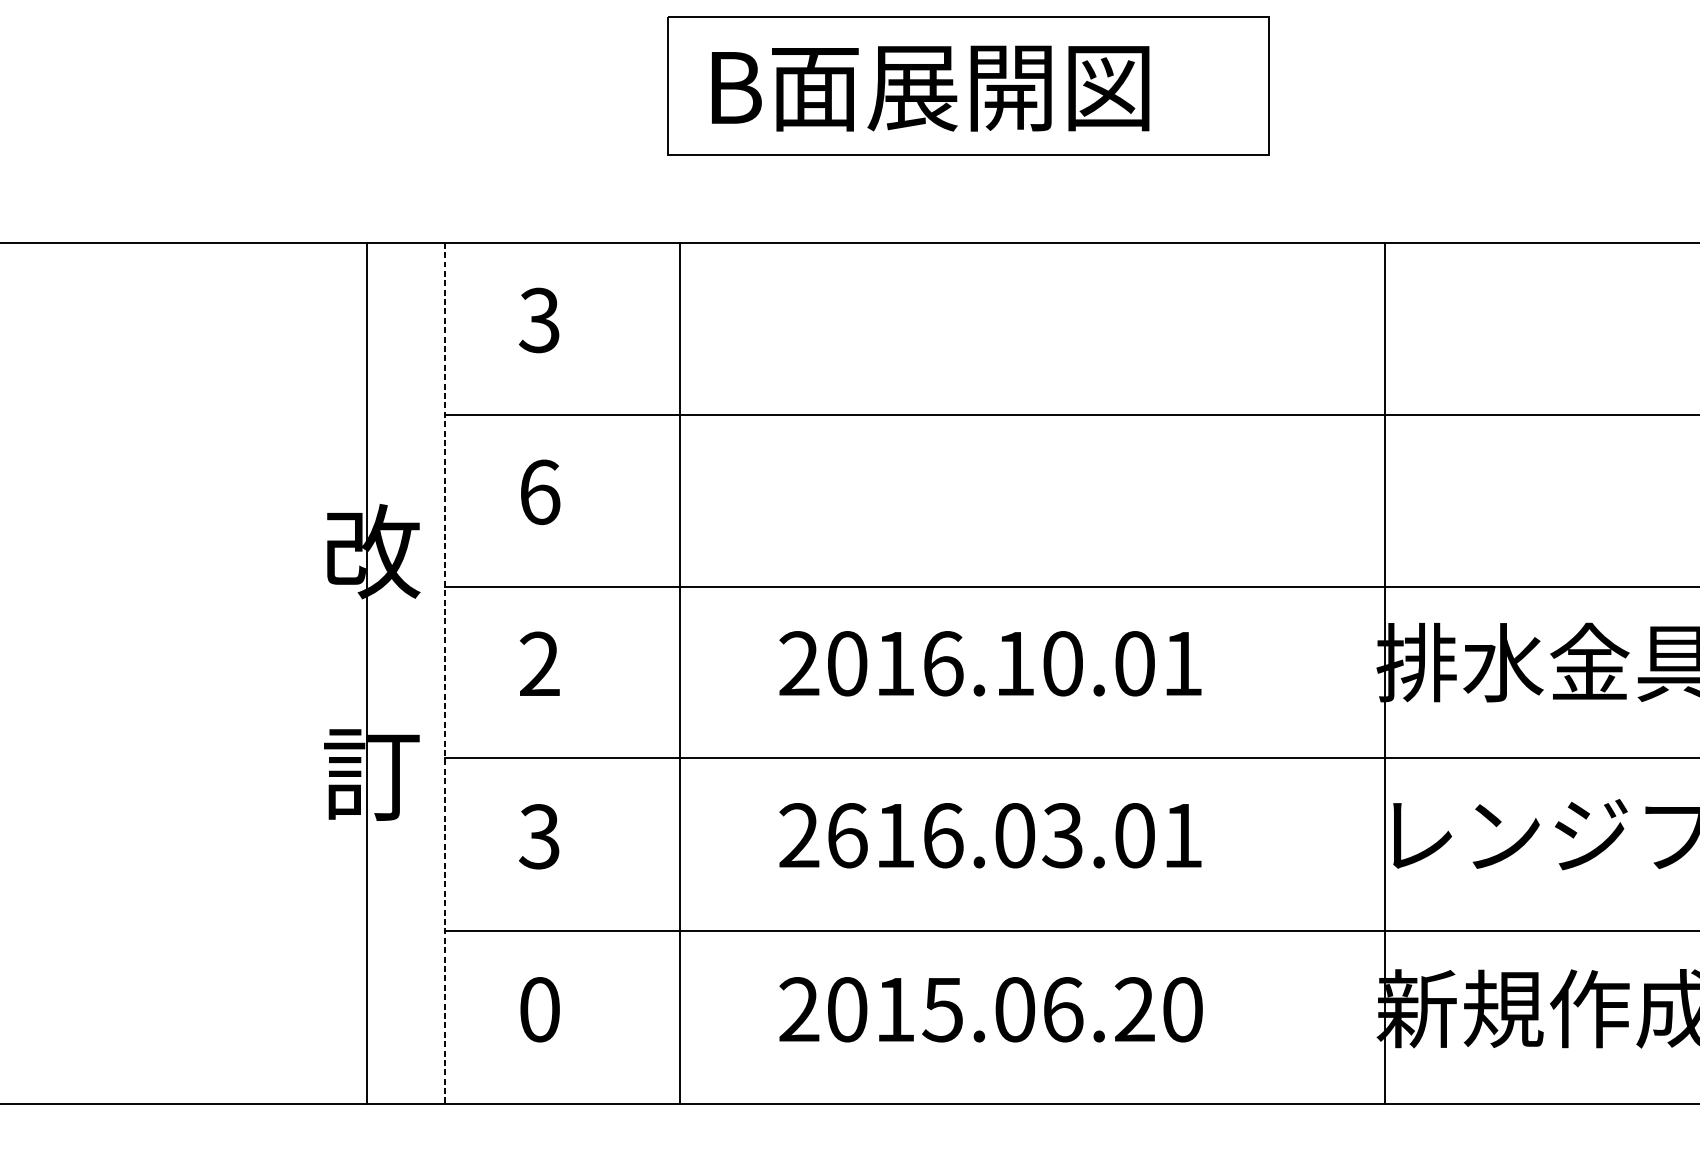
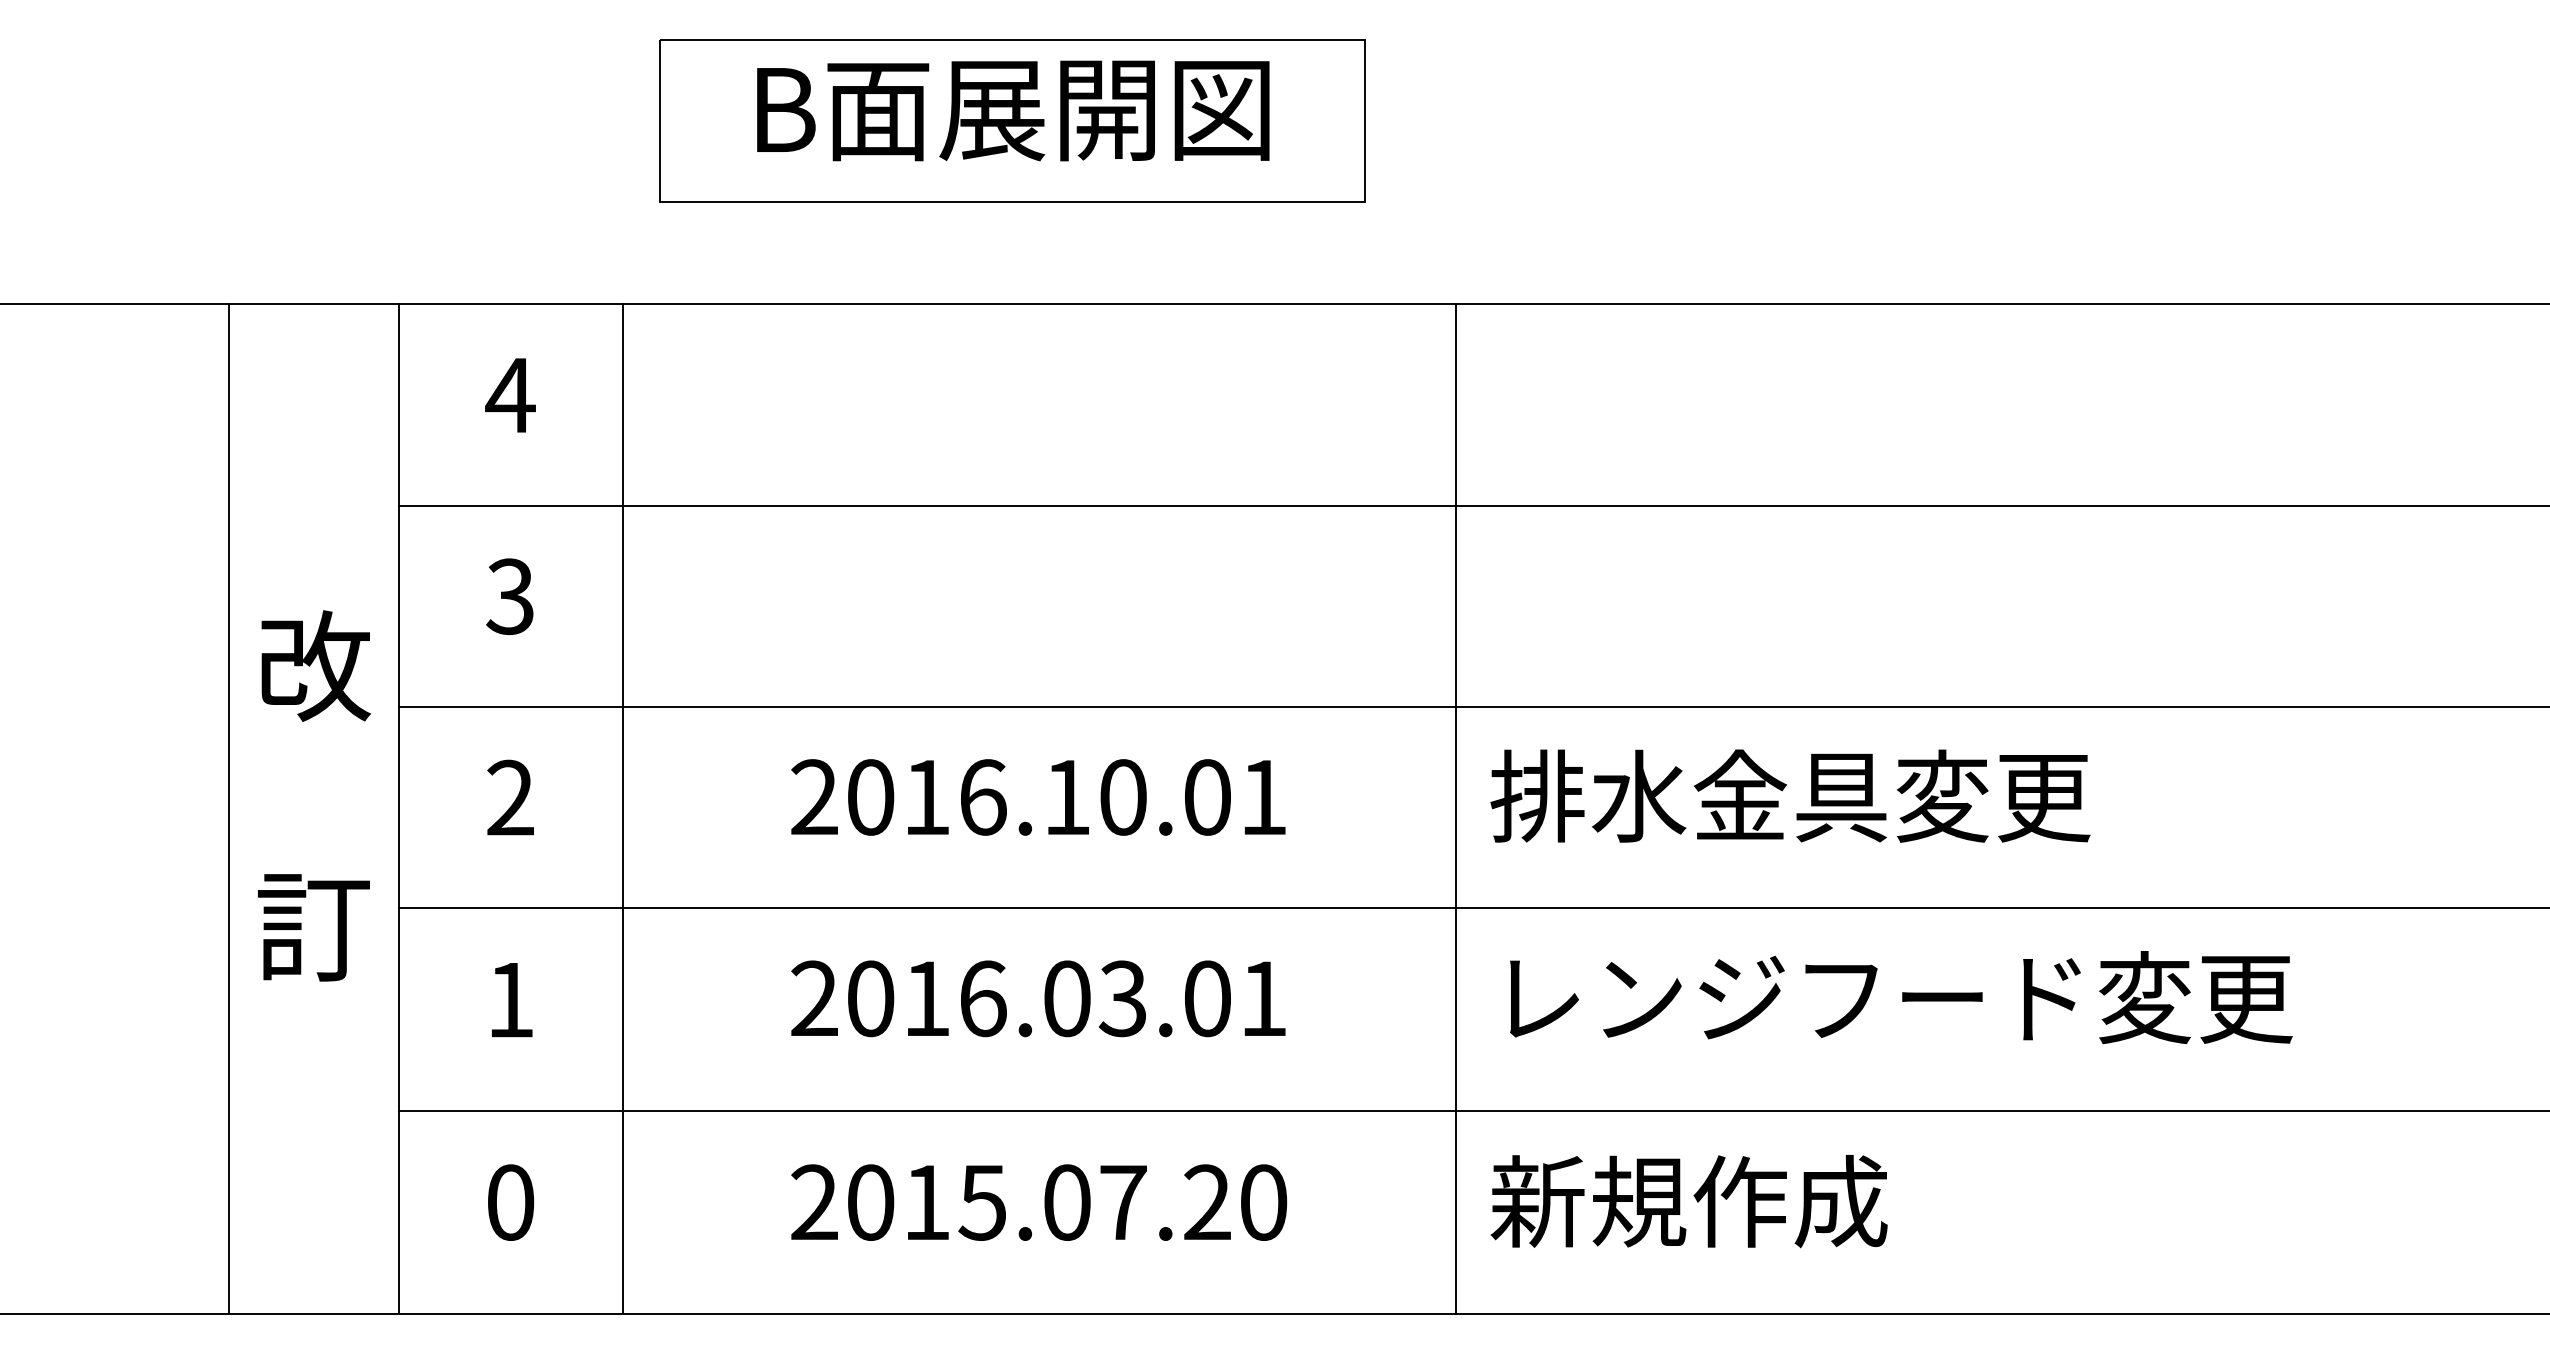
text: (930, 88) -> (1013, 110), moved
text: (539, 320) -> (510, 395), 3 -> 4
text: (539, 492) -> (510, 596), 6 -> 3
line: (367, 673) -> (228, 808), moved
line: (679, 673) -> (622, 808), moved
line: (1385, 673) -> (1456, 808), moved
line: (444, 674) -> (399, 809), dashed -> solid
text: (847, 835) -> (871, 998), 2616.03.01 -> 2016.03.01
text: (538, 836) -> (509, 999), 3 -> 1
text: (1063, 1009) -> (1123, 1202), 2015.06.20 -> 2015.07.20

